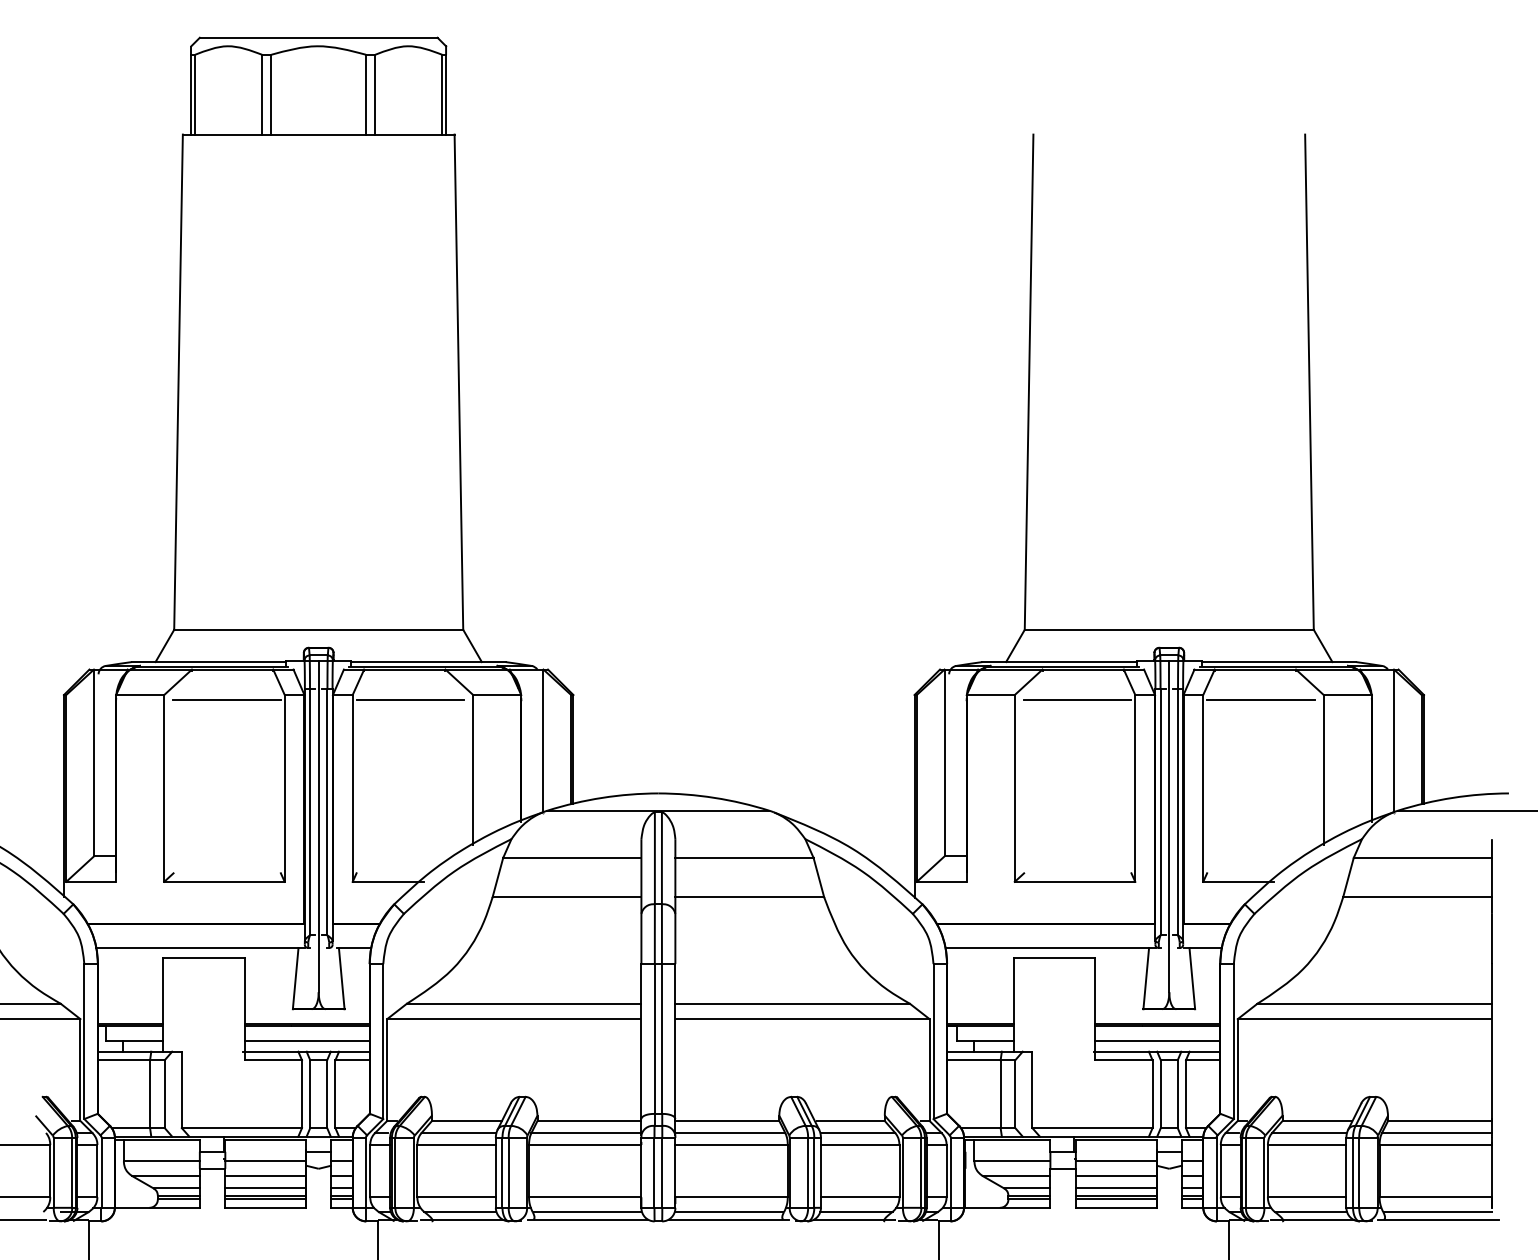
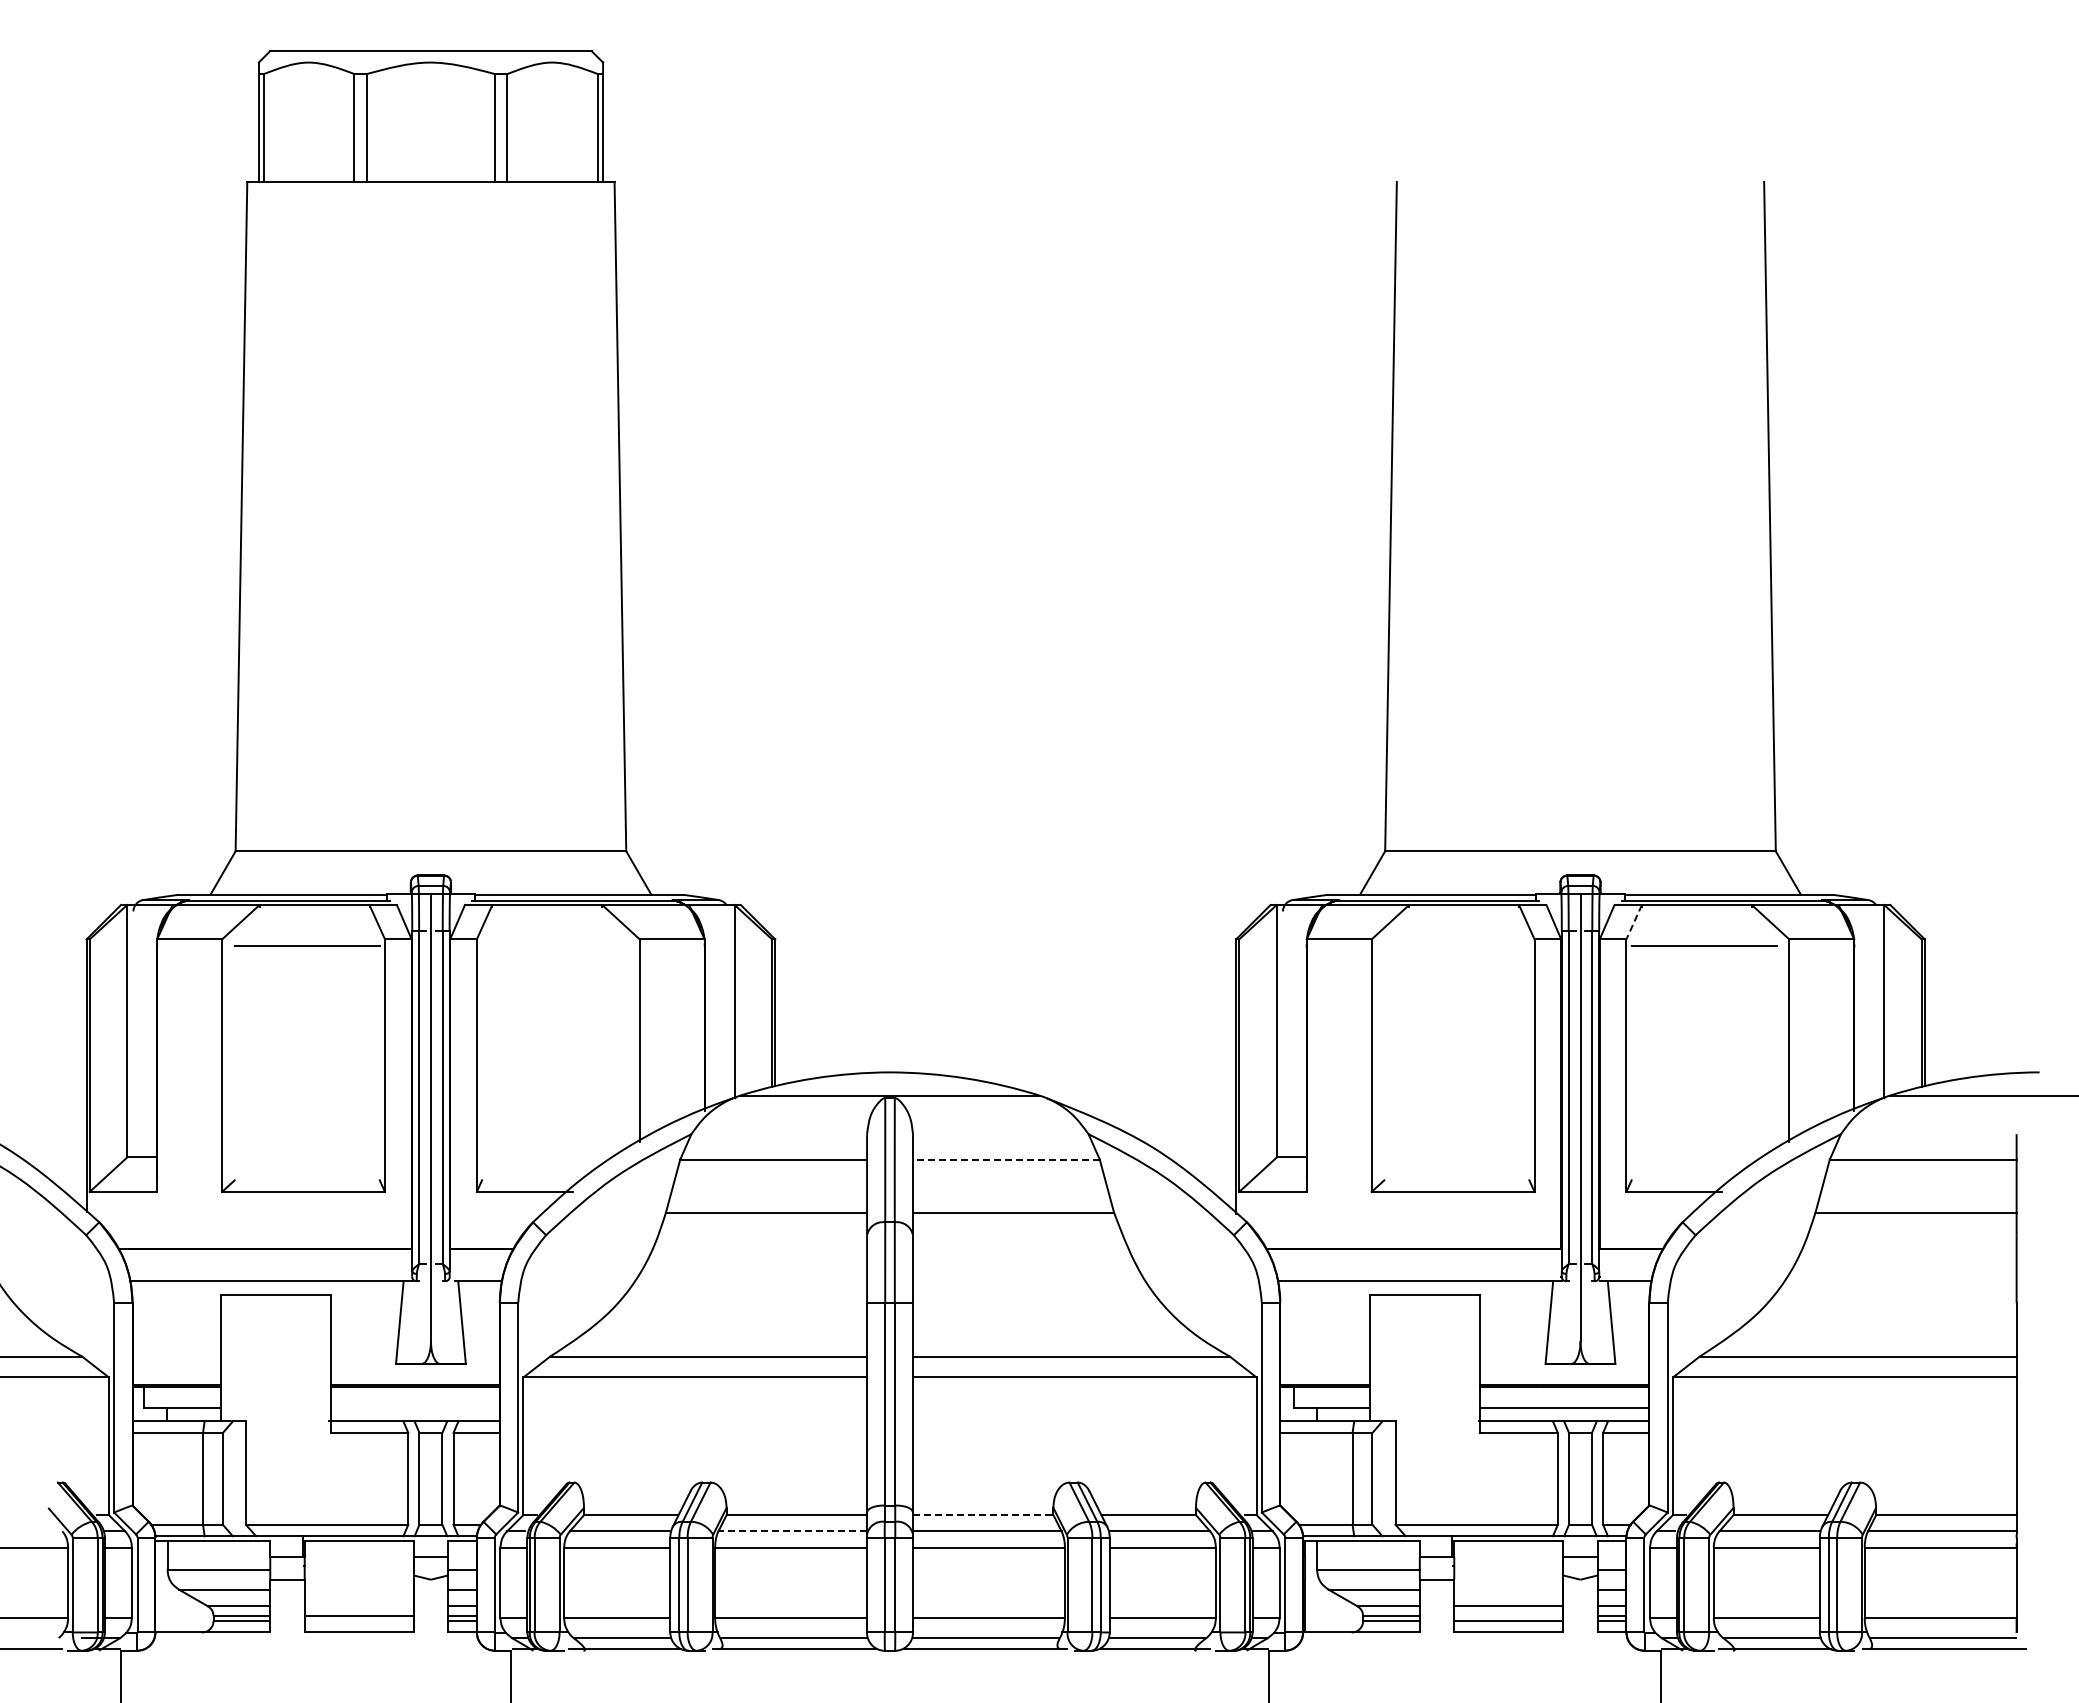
line: (1209, 682) -> (1634, 922), solid -> dashed
line: (410, 700) -> (554, 946), removed
line: (1077, 700) -> (1456, 946), removed
line: (743, 857) -> (1005, 1159), solid -> dashed
line: (306, 1041) -> (414, 1407), removed
line: (727, 1121) -> (983, 1515), solid -> dashed
line: (586, 1133) -> (792, 1531), solid -> dashed
line: (265, 1161) -> (358, 1569), removed
line: (1116, 1161) -> (1508, 1569), removed
line: (265, 1176) -> (358, 1589), removed
line: (1116, 1176) -> (1508, 1589), removed
line: (265, 1188) -> (358, 1606), removed
line: (1116, 1196) -> (1508, 1616), removed
line: (265, 1199) -> (358, 1621), removed

